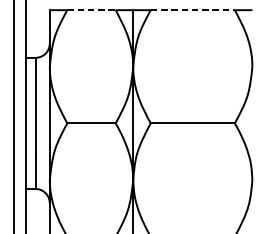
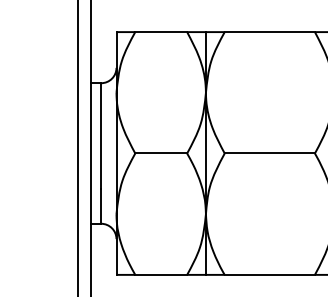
line: (91, 10) -> (161, 32), dashed -> solid
line: (193, 10) -> (270, 32), dashed -> solid

